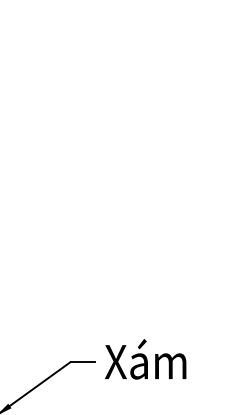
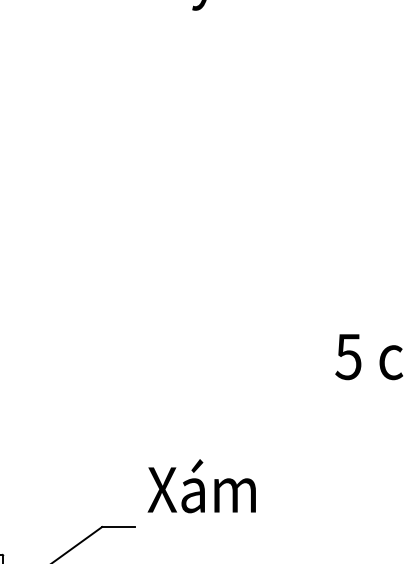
text: (145, 359) -> (201, 486), moved

